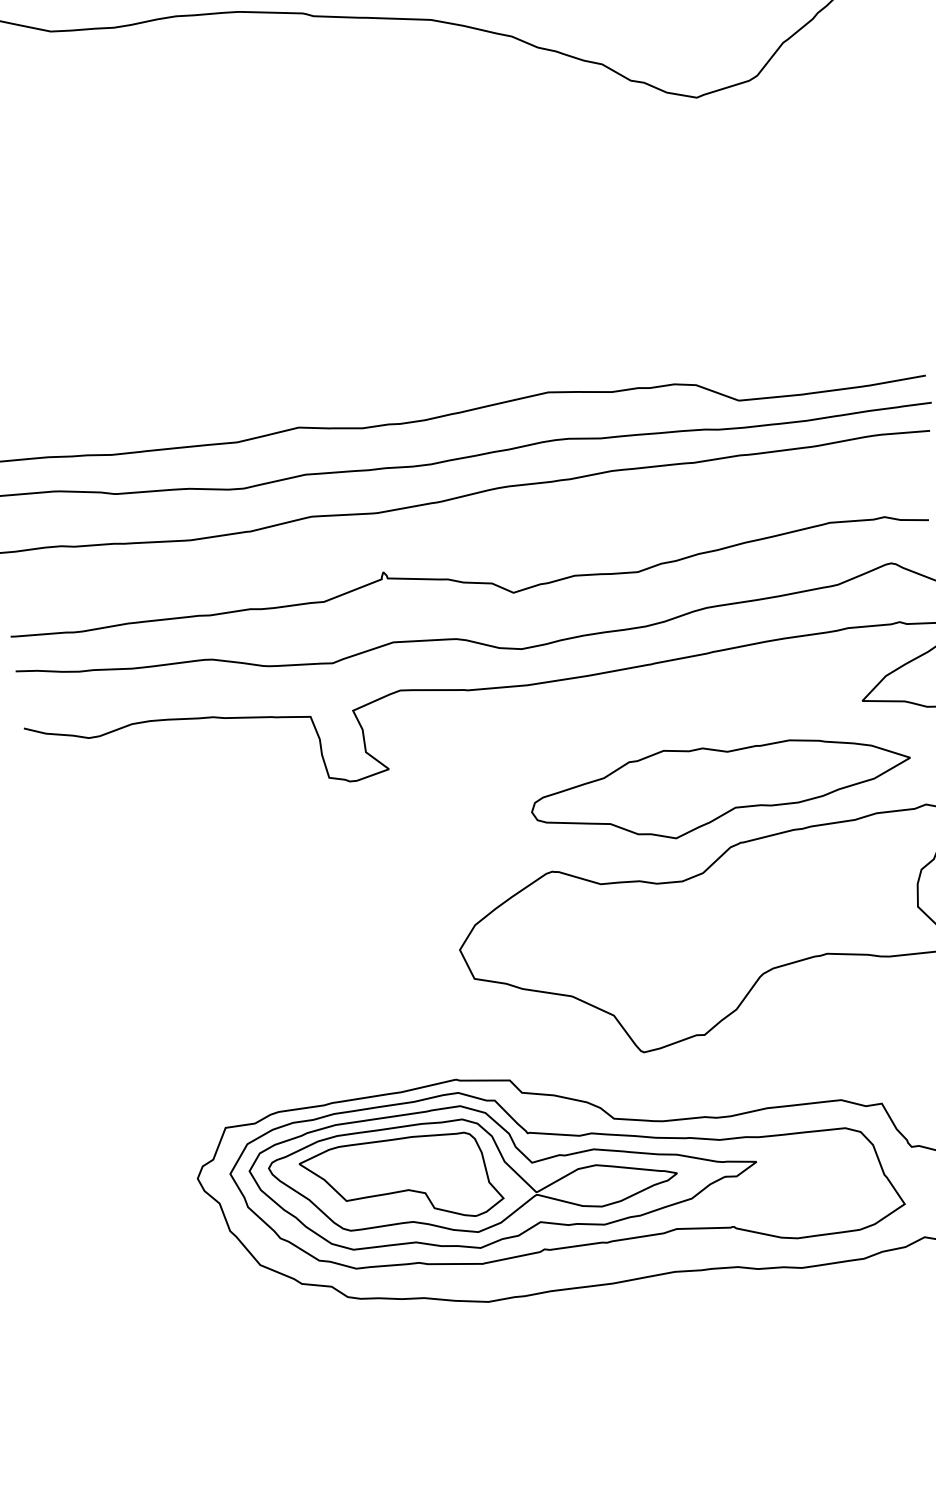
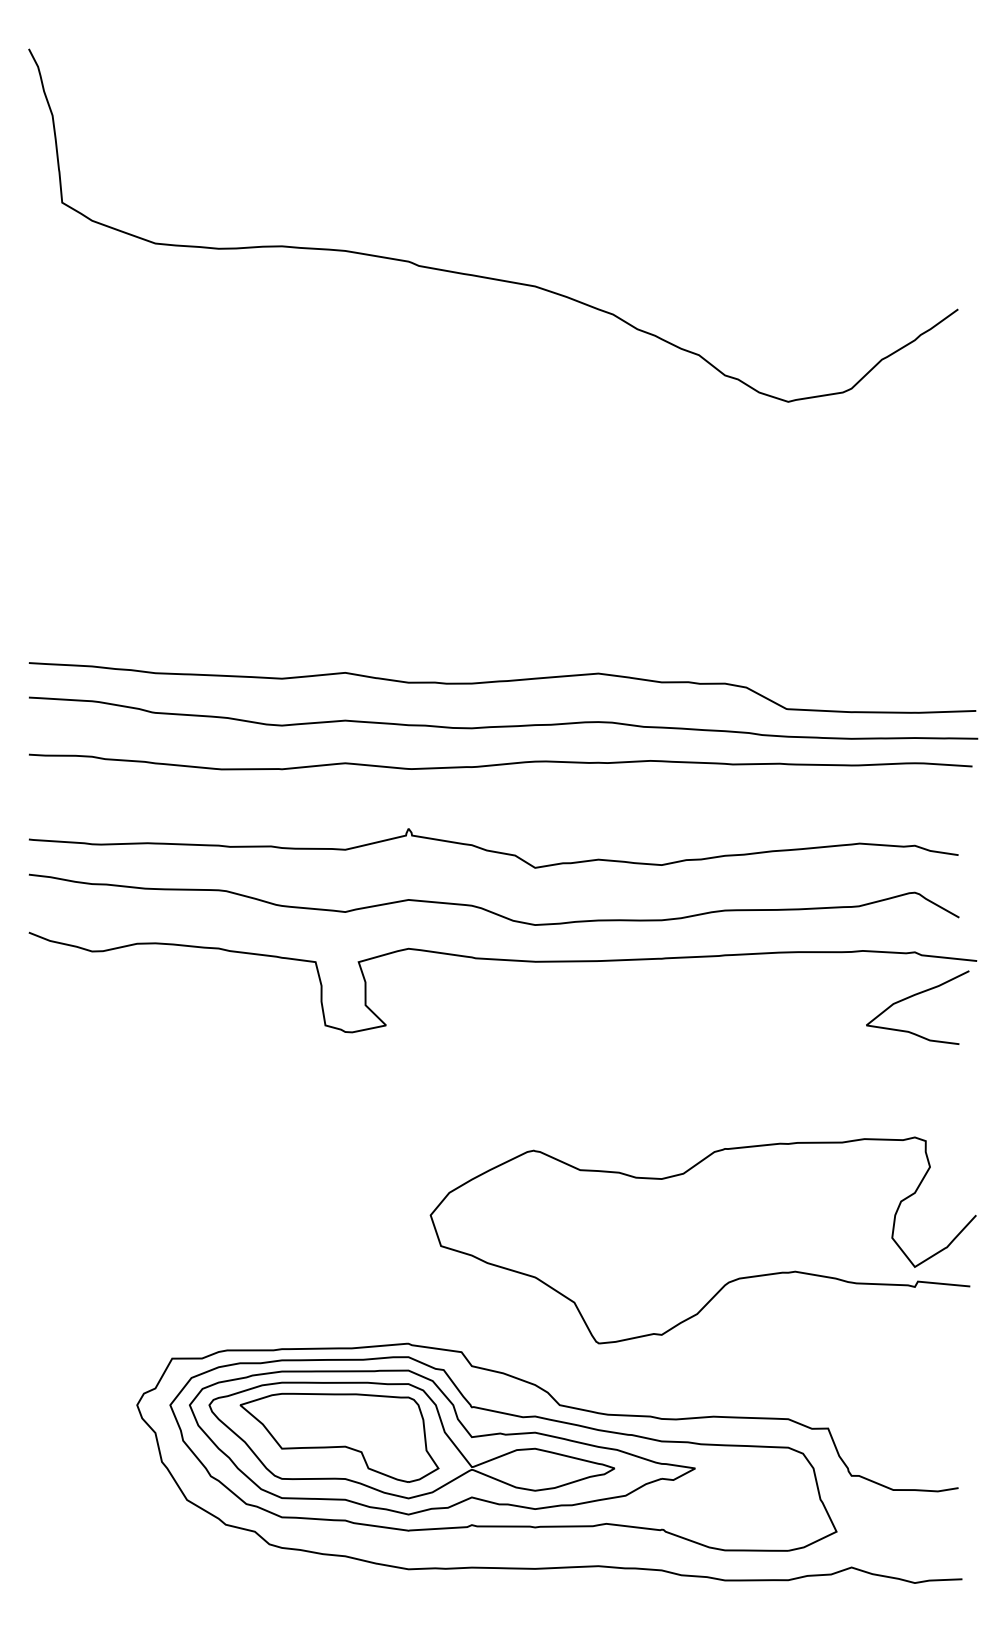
part: (720, 786) -> (713, 1090), removed

